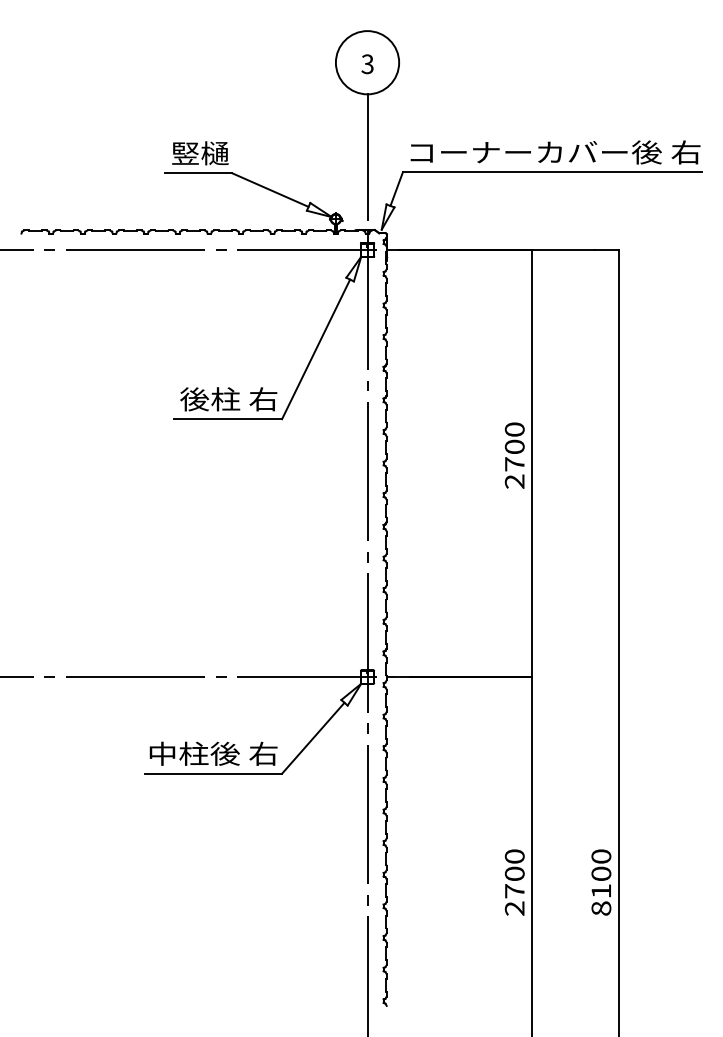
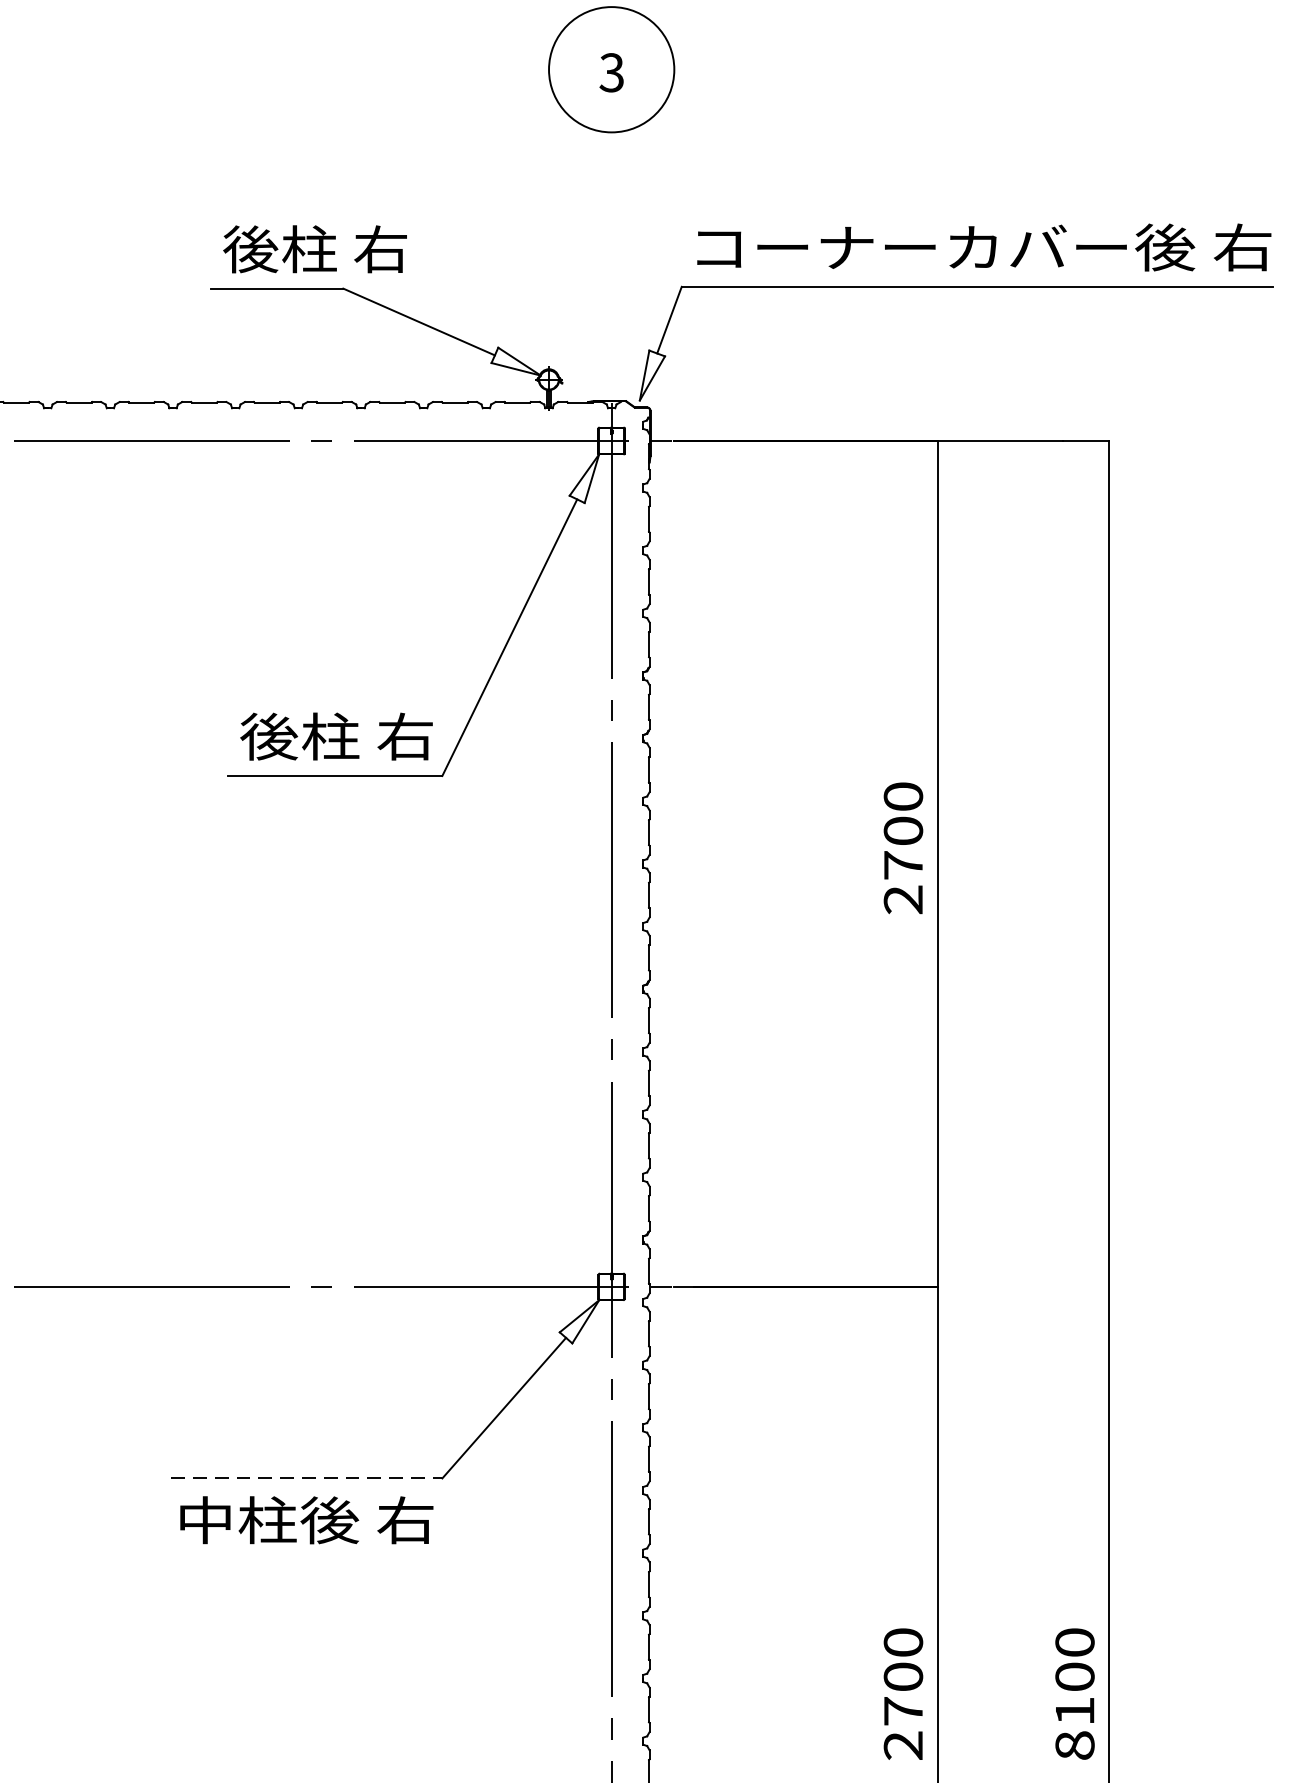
text: (217, 153) -> (314, 249), 竪樋 -> 後柱 右
line: (367, 156) -> (611, 255), removed
text: (213, 753) -> (306, 1519), moved
line: (214, 773) -> (308, 1477), solid -> dashed

